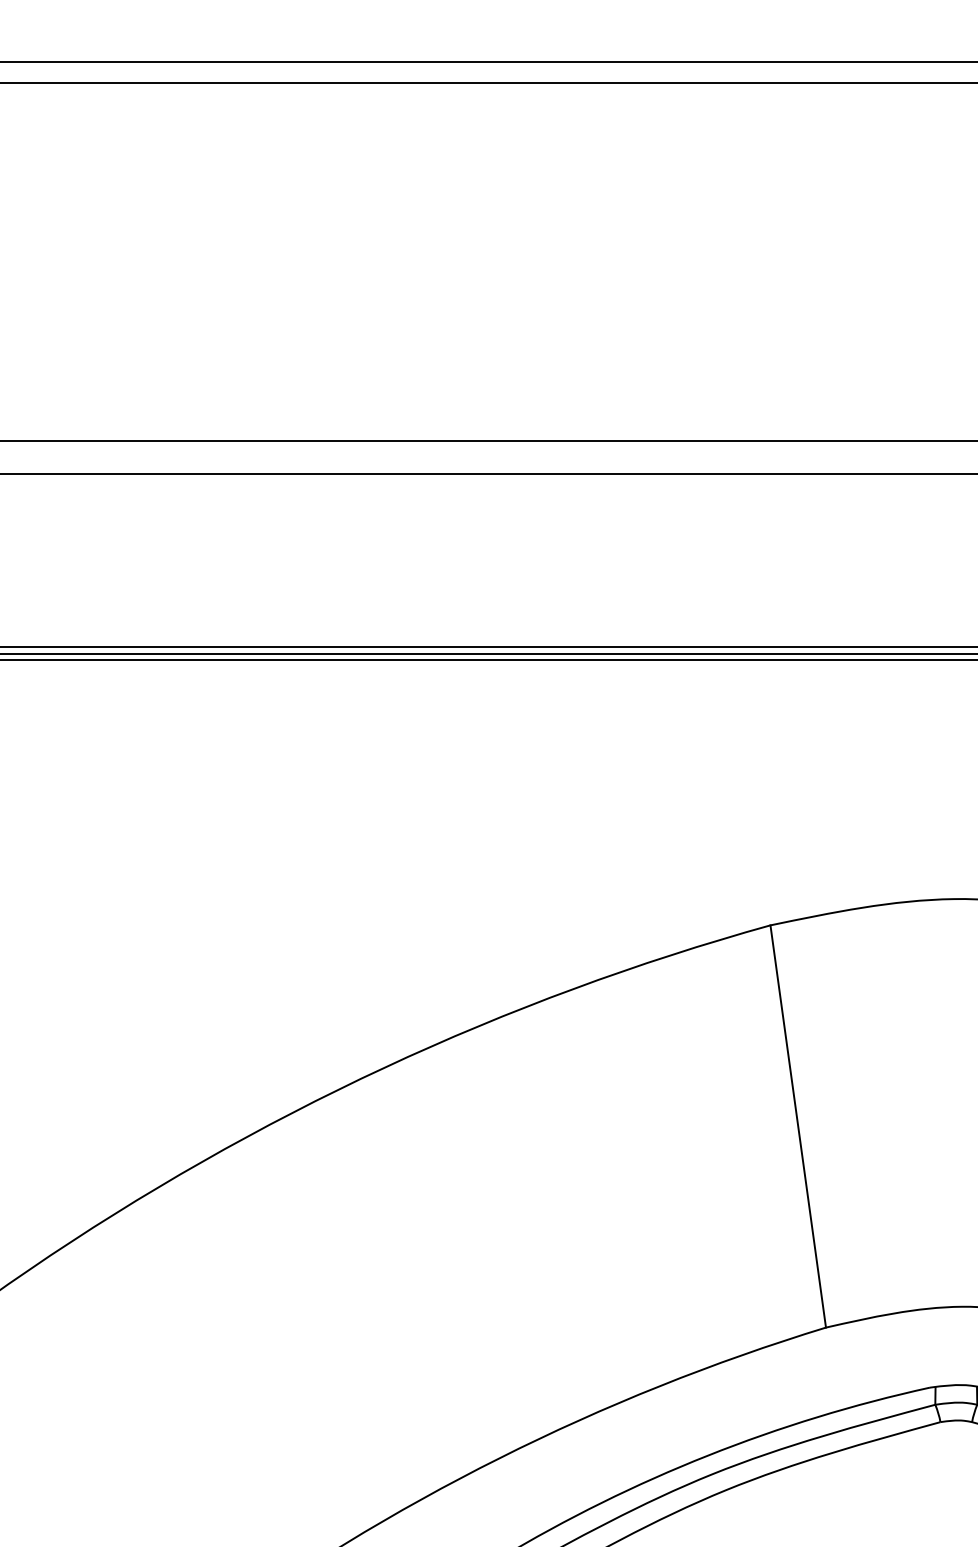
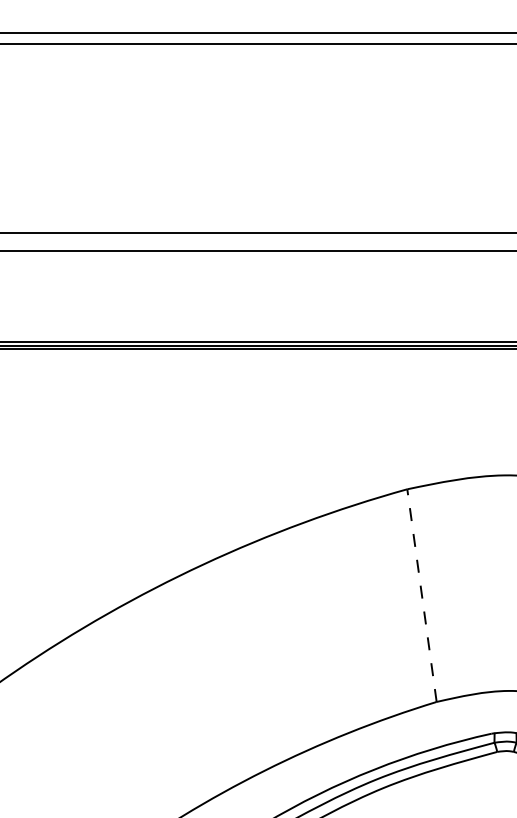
line: (797, 1126) -> (421, 595), solid -> dashed

